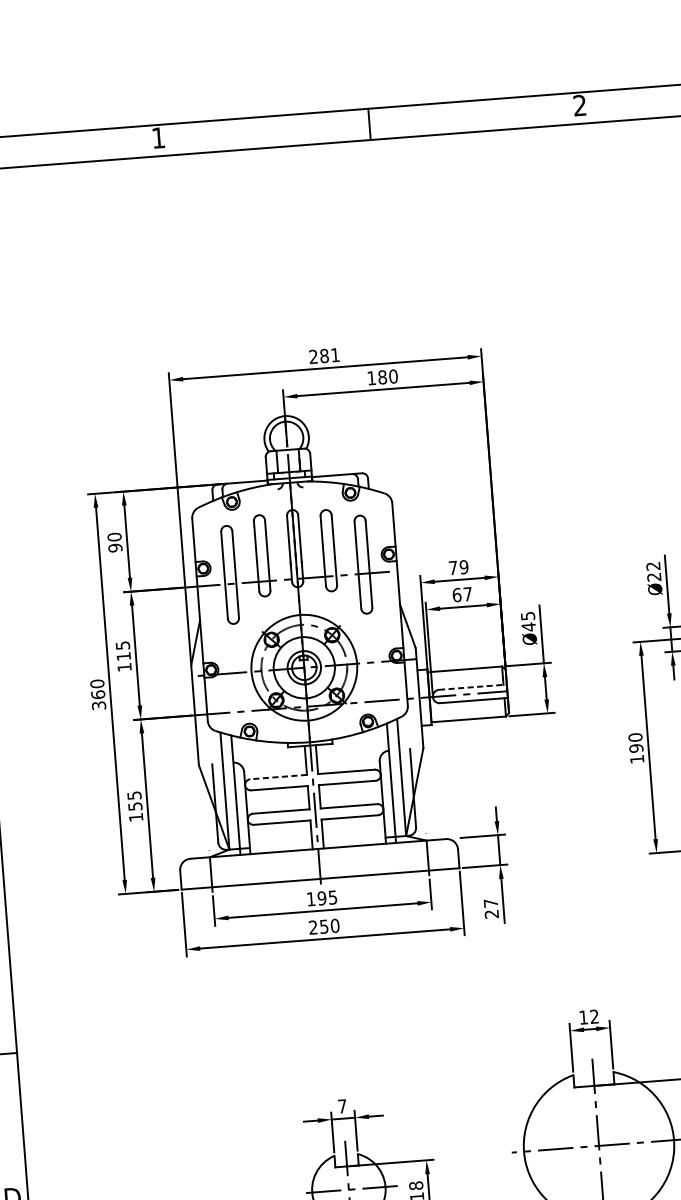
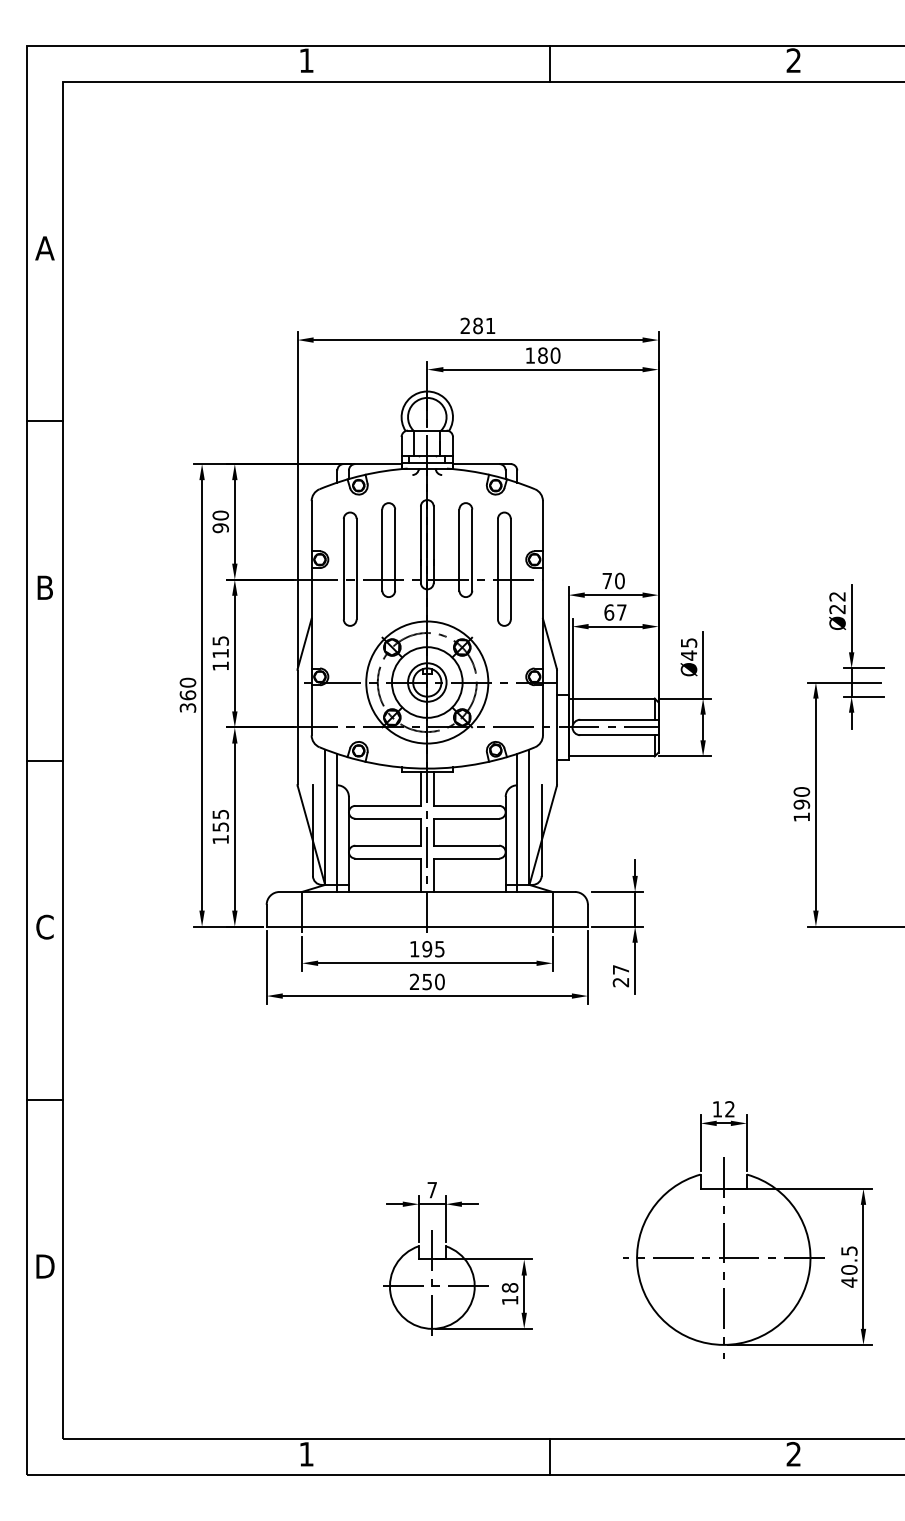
text: (463, 567) -> (619, 581), 79 -> 70
line: (473, 686) -> (619, 719), dashed -> solid
line: (278, 776) -> (388, 805), dashed -> solid

